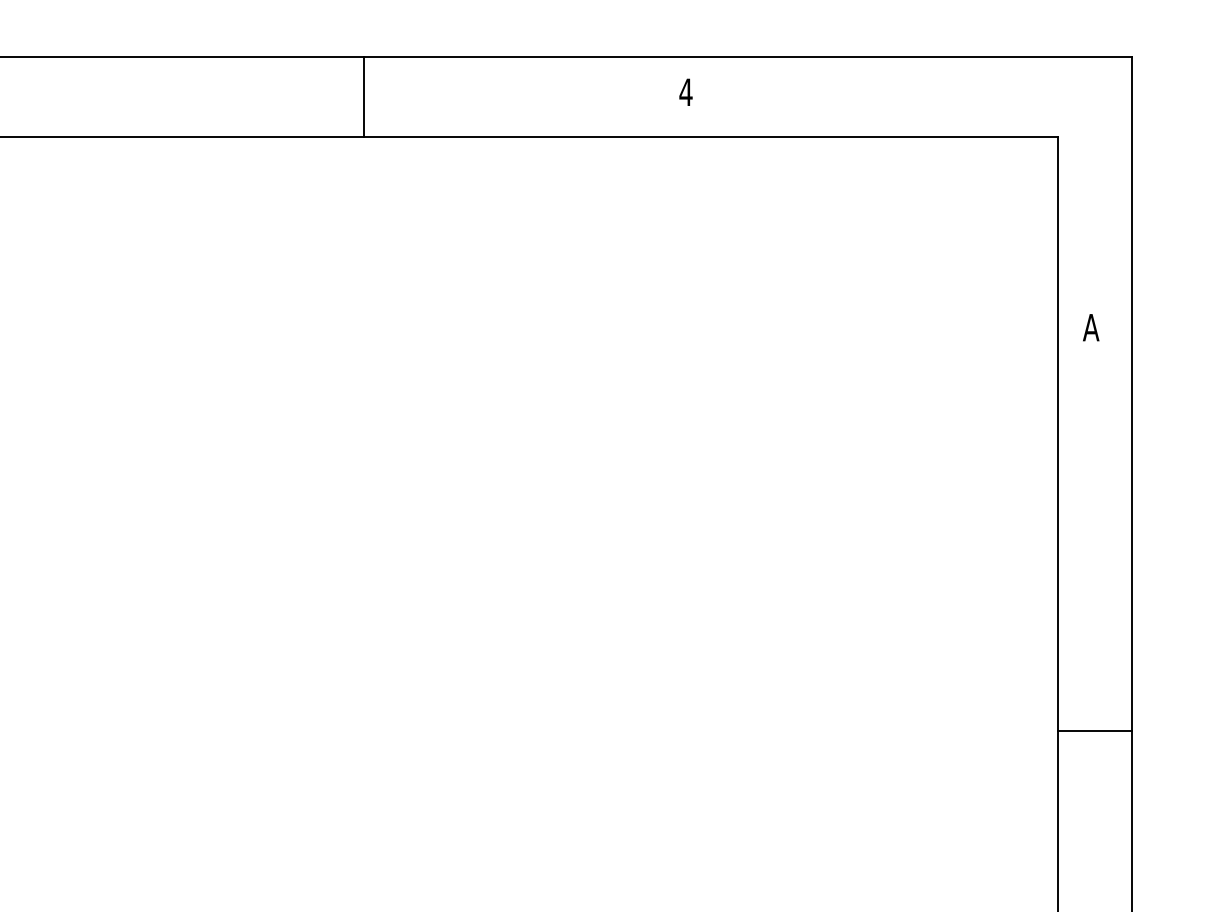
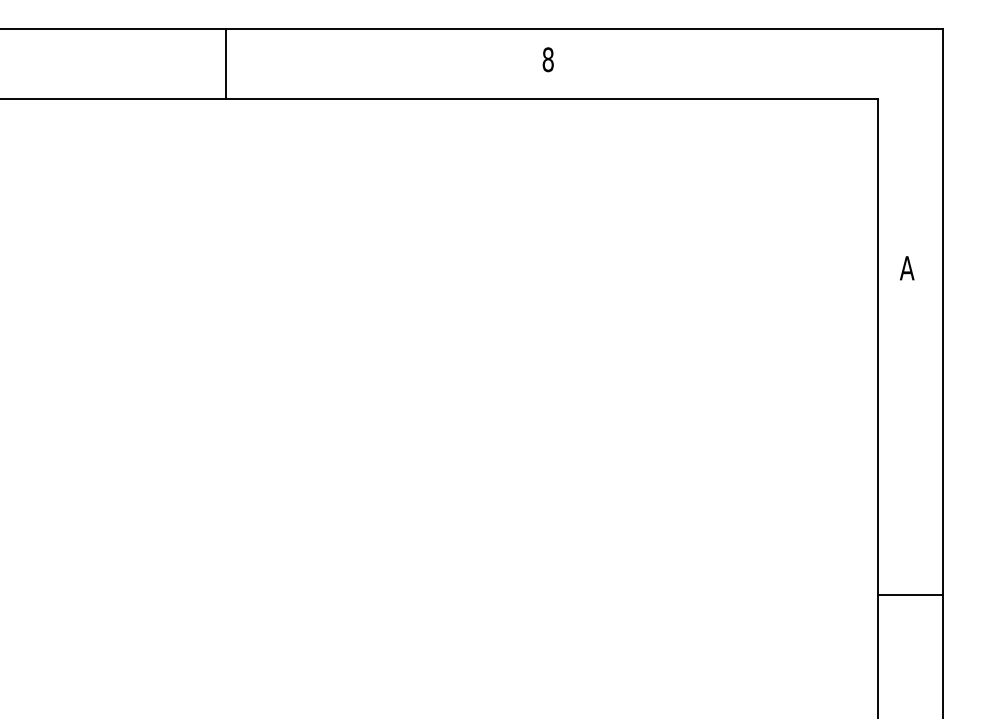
text: (685, 92) -> (547, 59), 4 -> 8
line: (363, 96) -> (226, 63), moved
line: (1094, 730) -> (910, 595), moved

